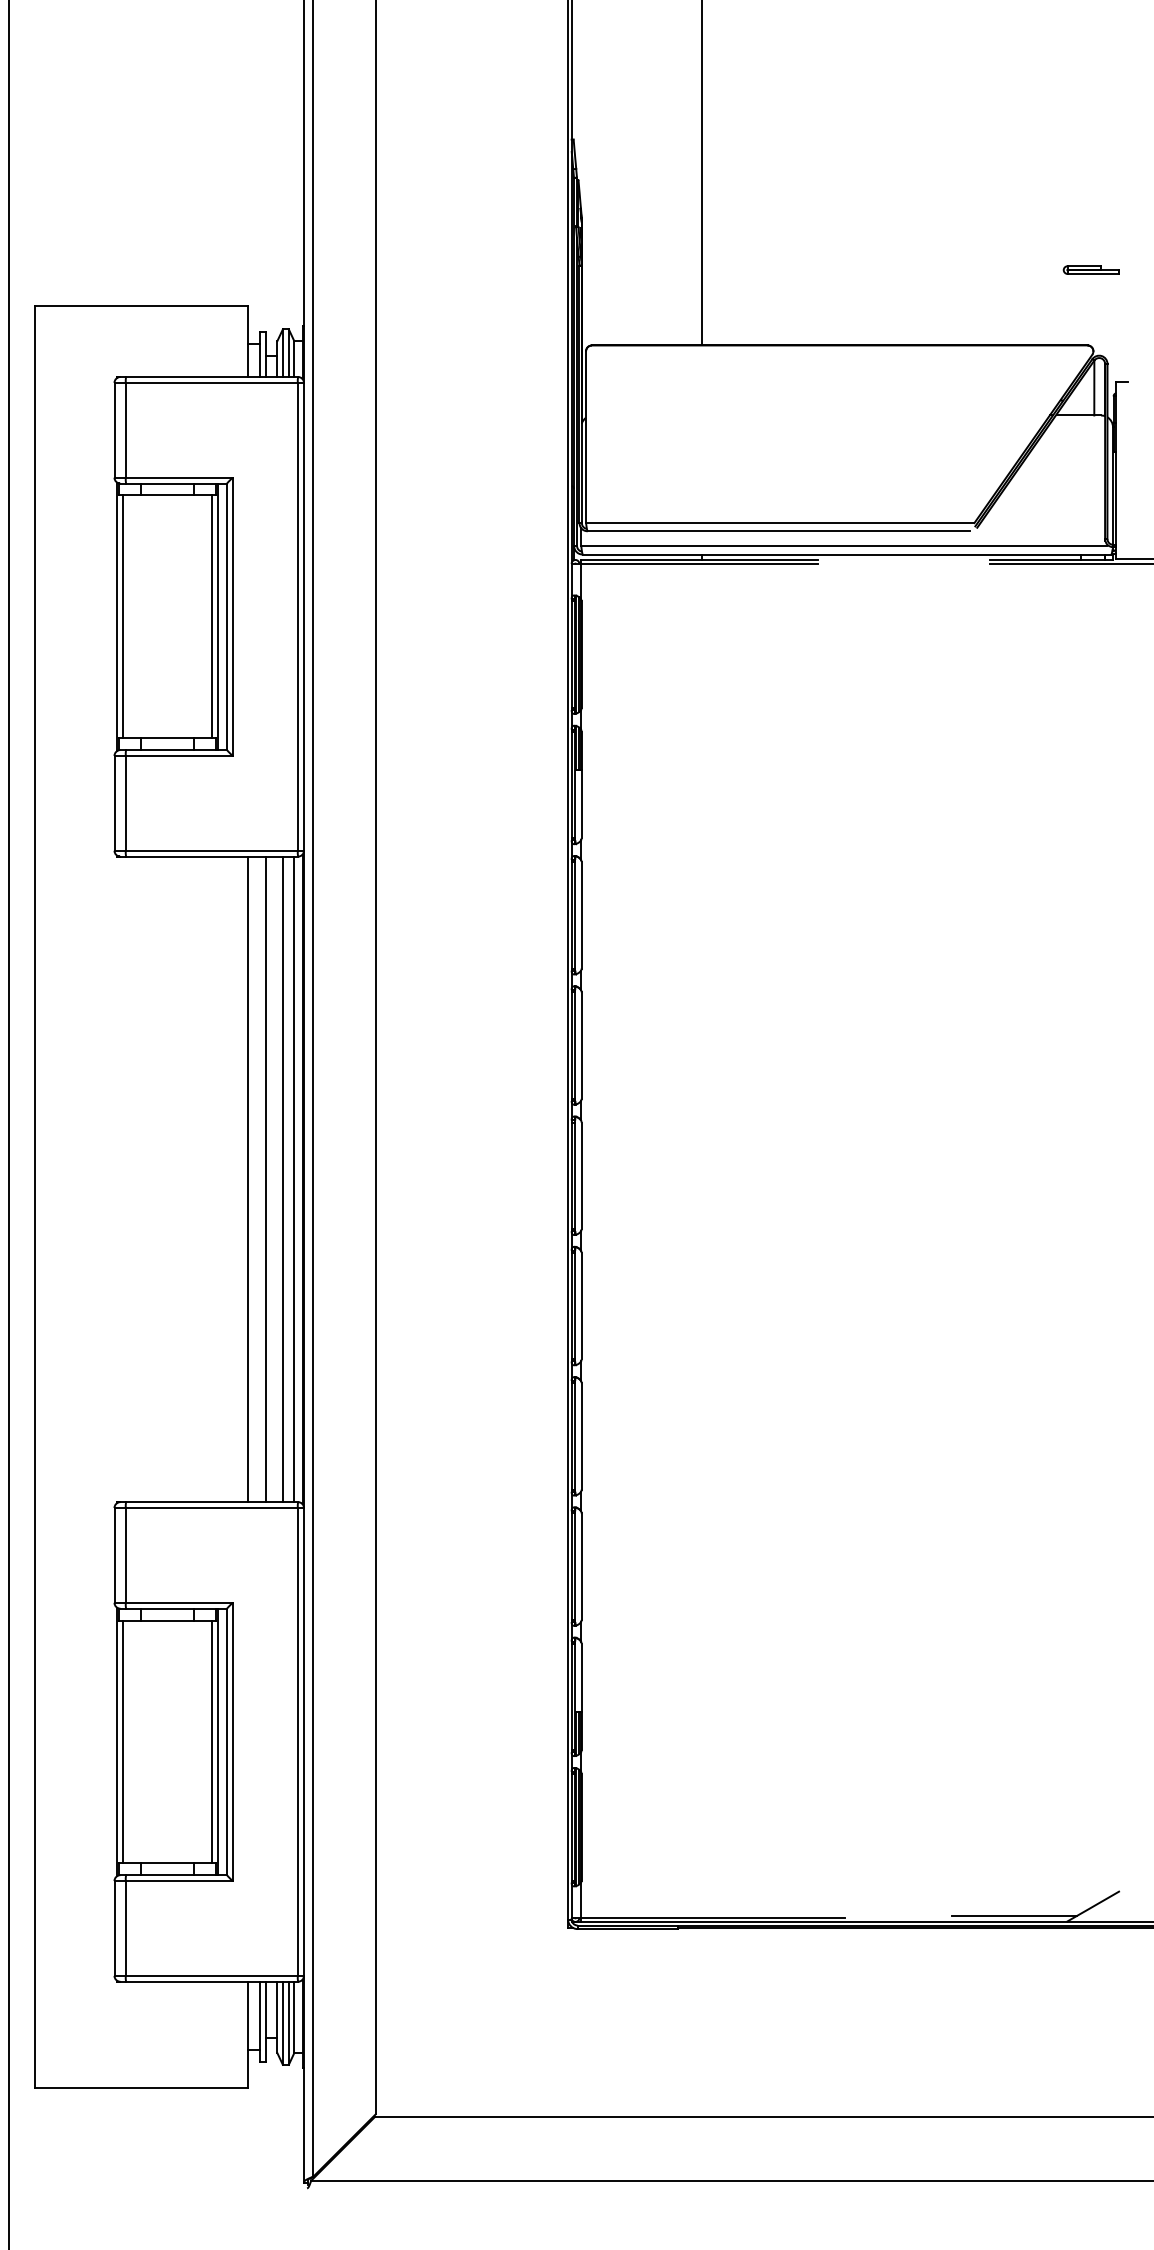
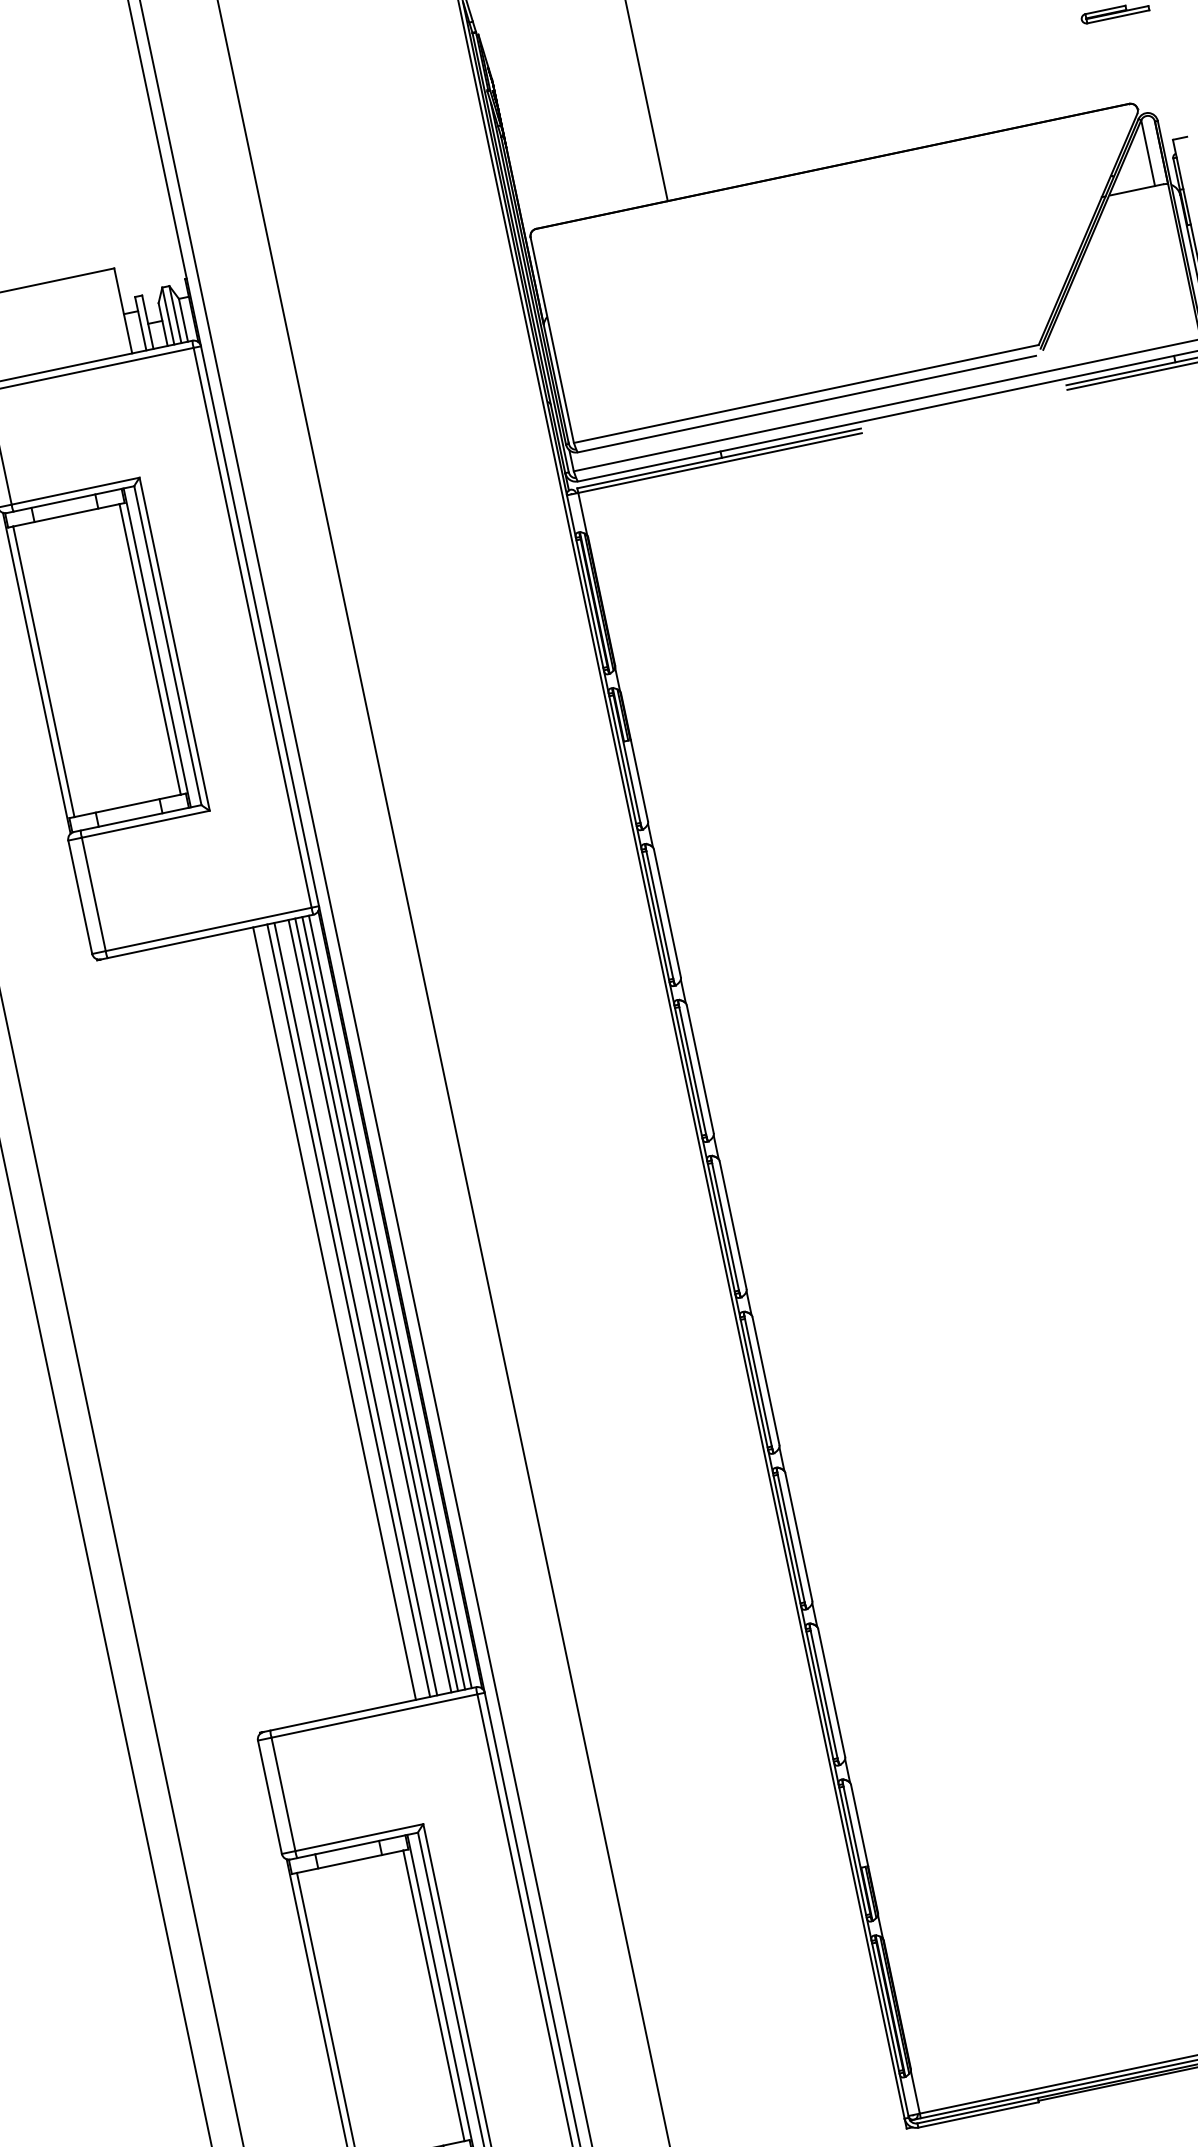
line: (259, 1179) -> (348, 1310), added
line: (277, 1179) -> (370, 1306), added
line: (288, 1179) -> (383, 1303), added

